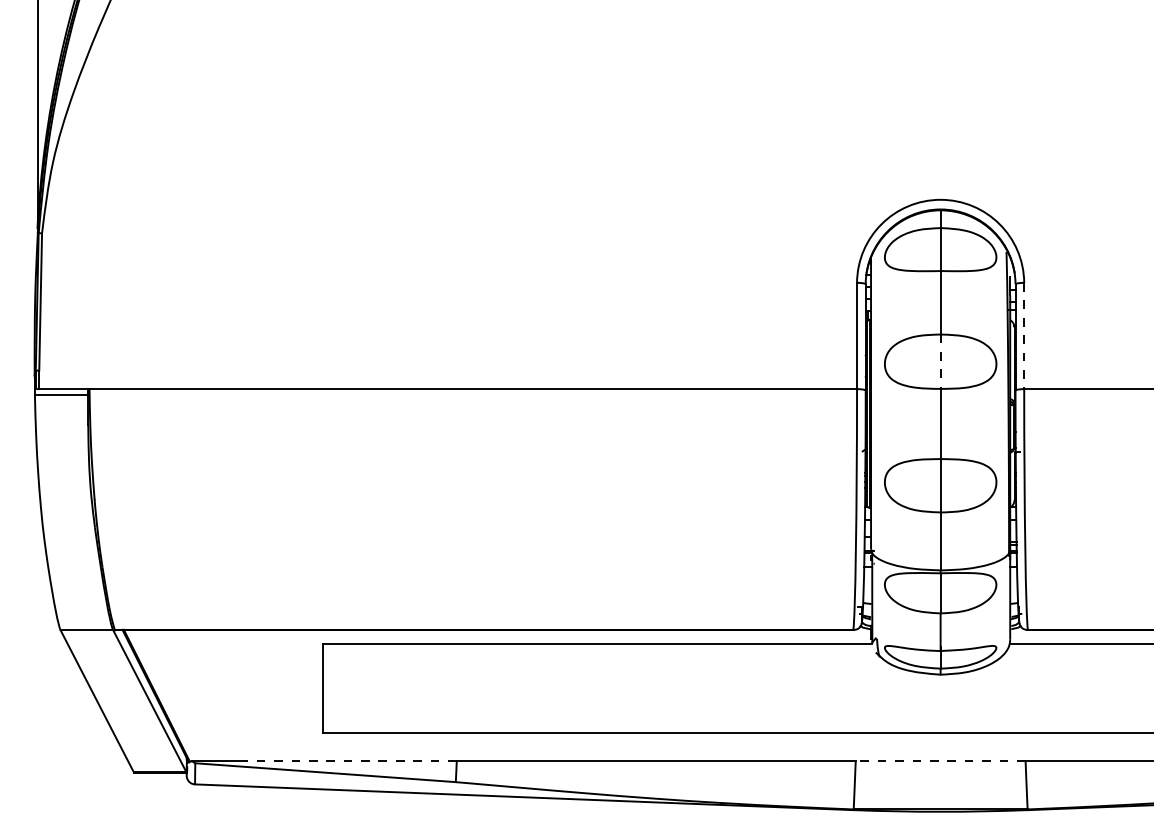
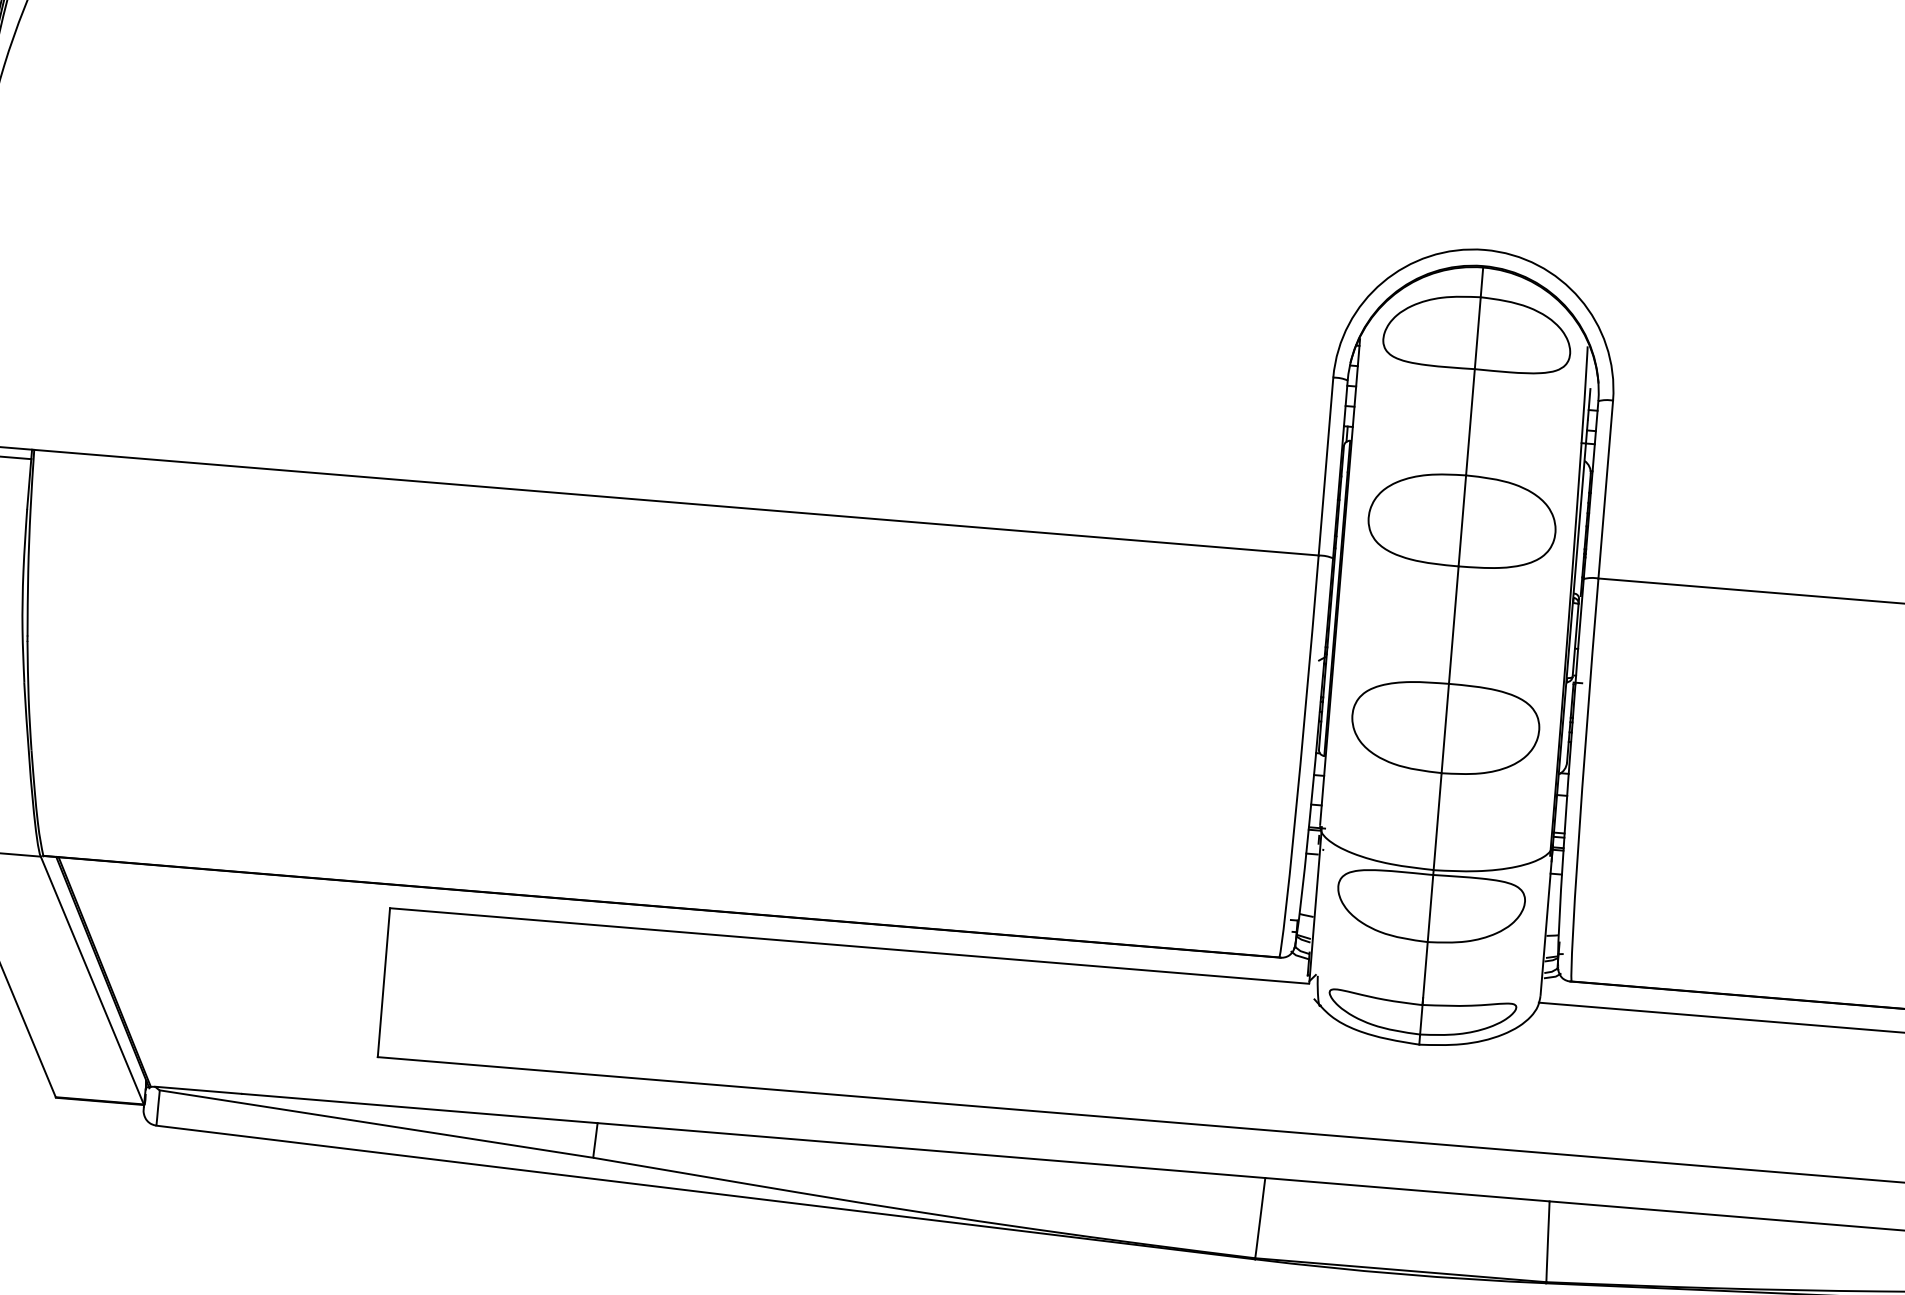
line: (1024, 336) -> (1606, 490), dashed -> solid
line: (940, 362) -> (1462, 522), dashed -> solid
line: (349, 761) -> (418, 1108), dashed -> solid
line: (940, 761) -> (1407, 1189), dashed -> solid

